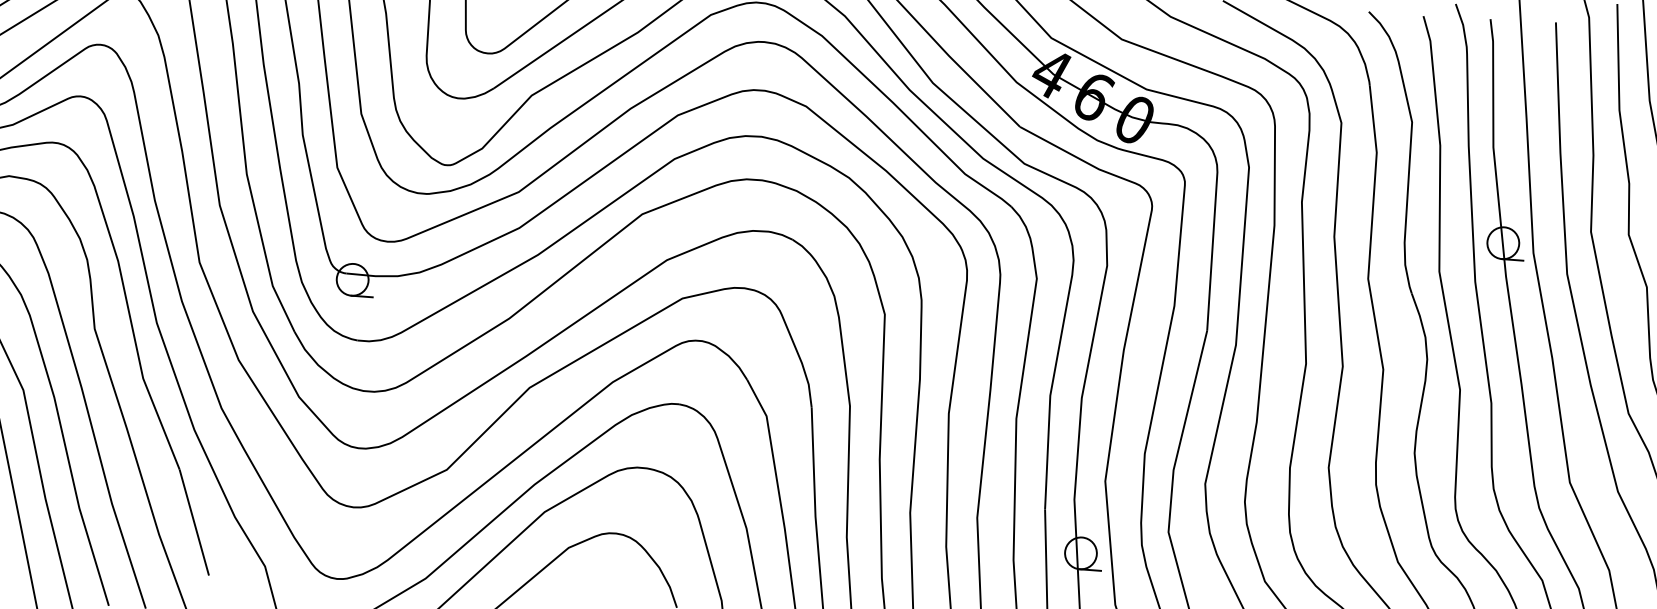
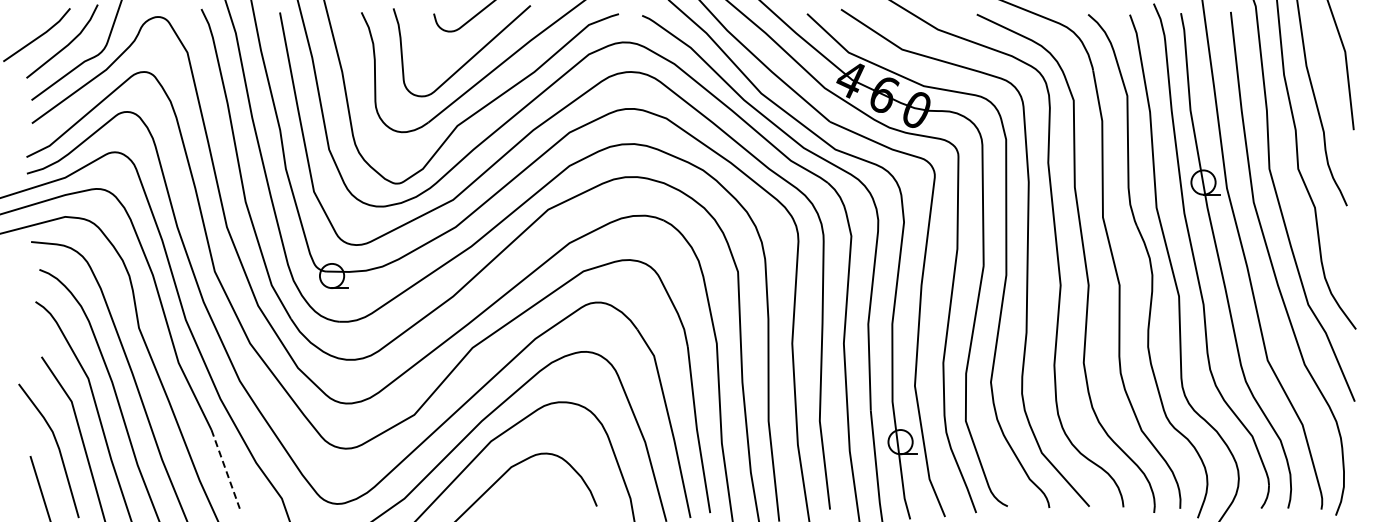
line: (194, 522) -> (225, 469), solid -> dashed

